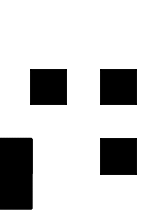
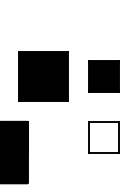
part: (48, 86) -> (42, 76), size x1.6
fill: (117, 156) -> (103, 137), removed

